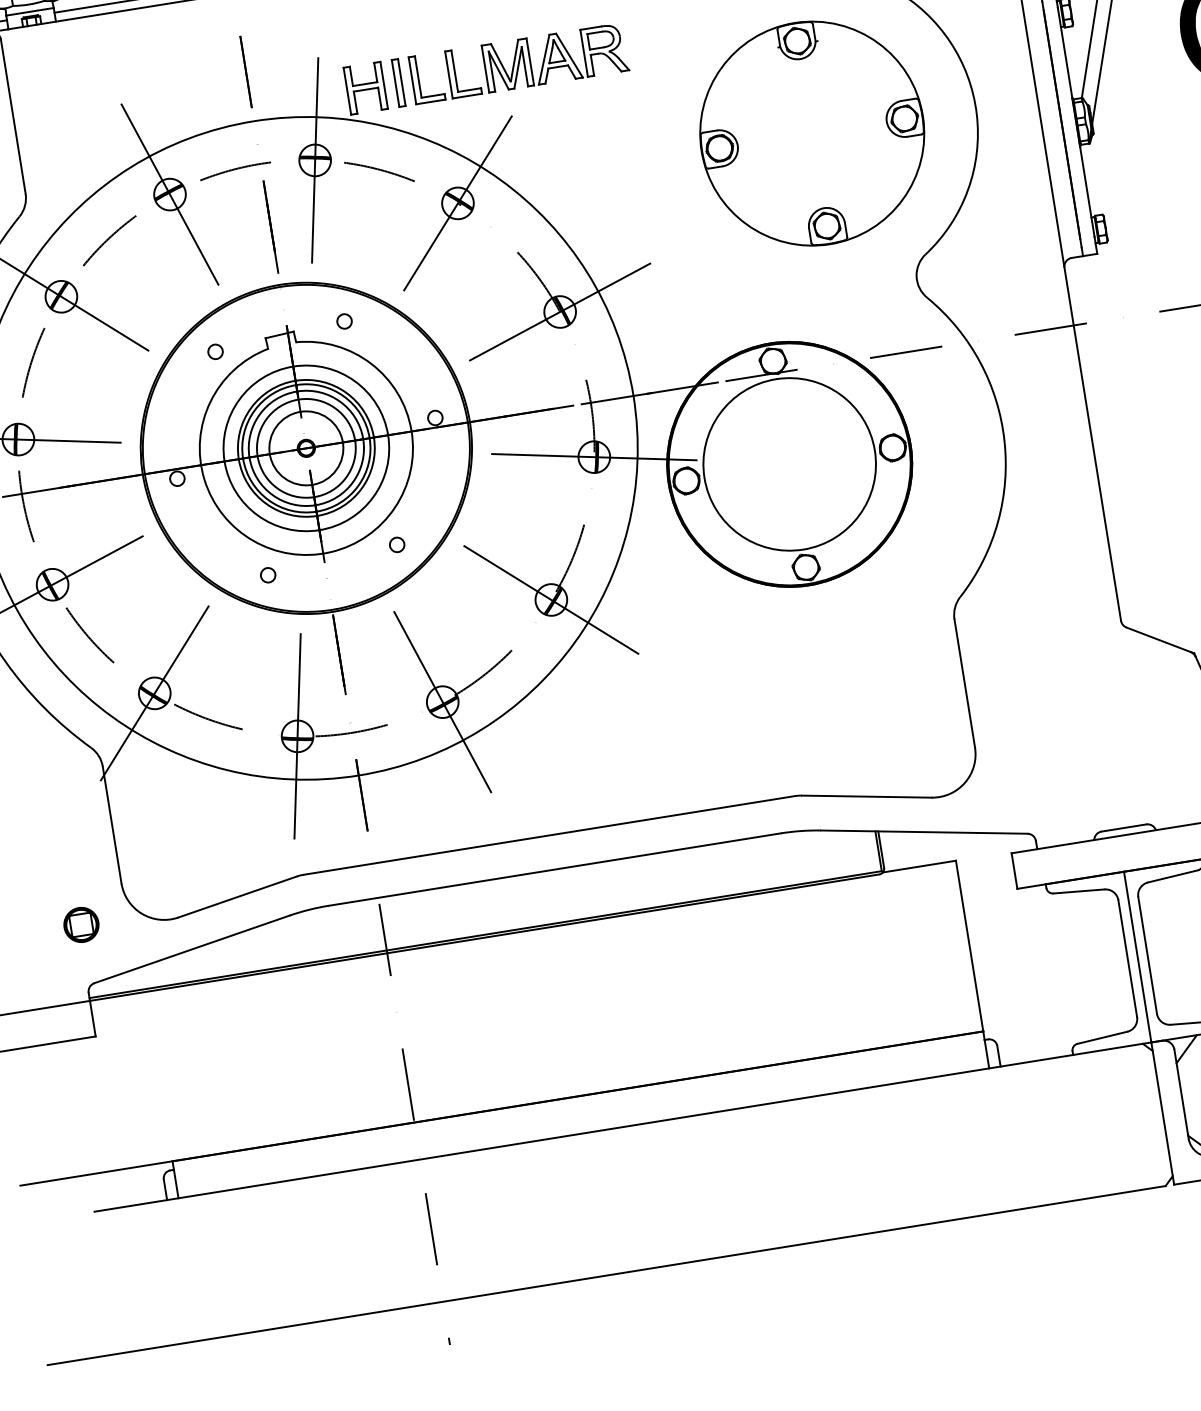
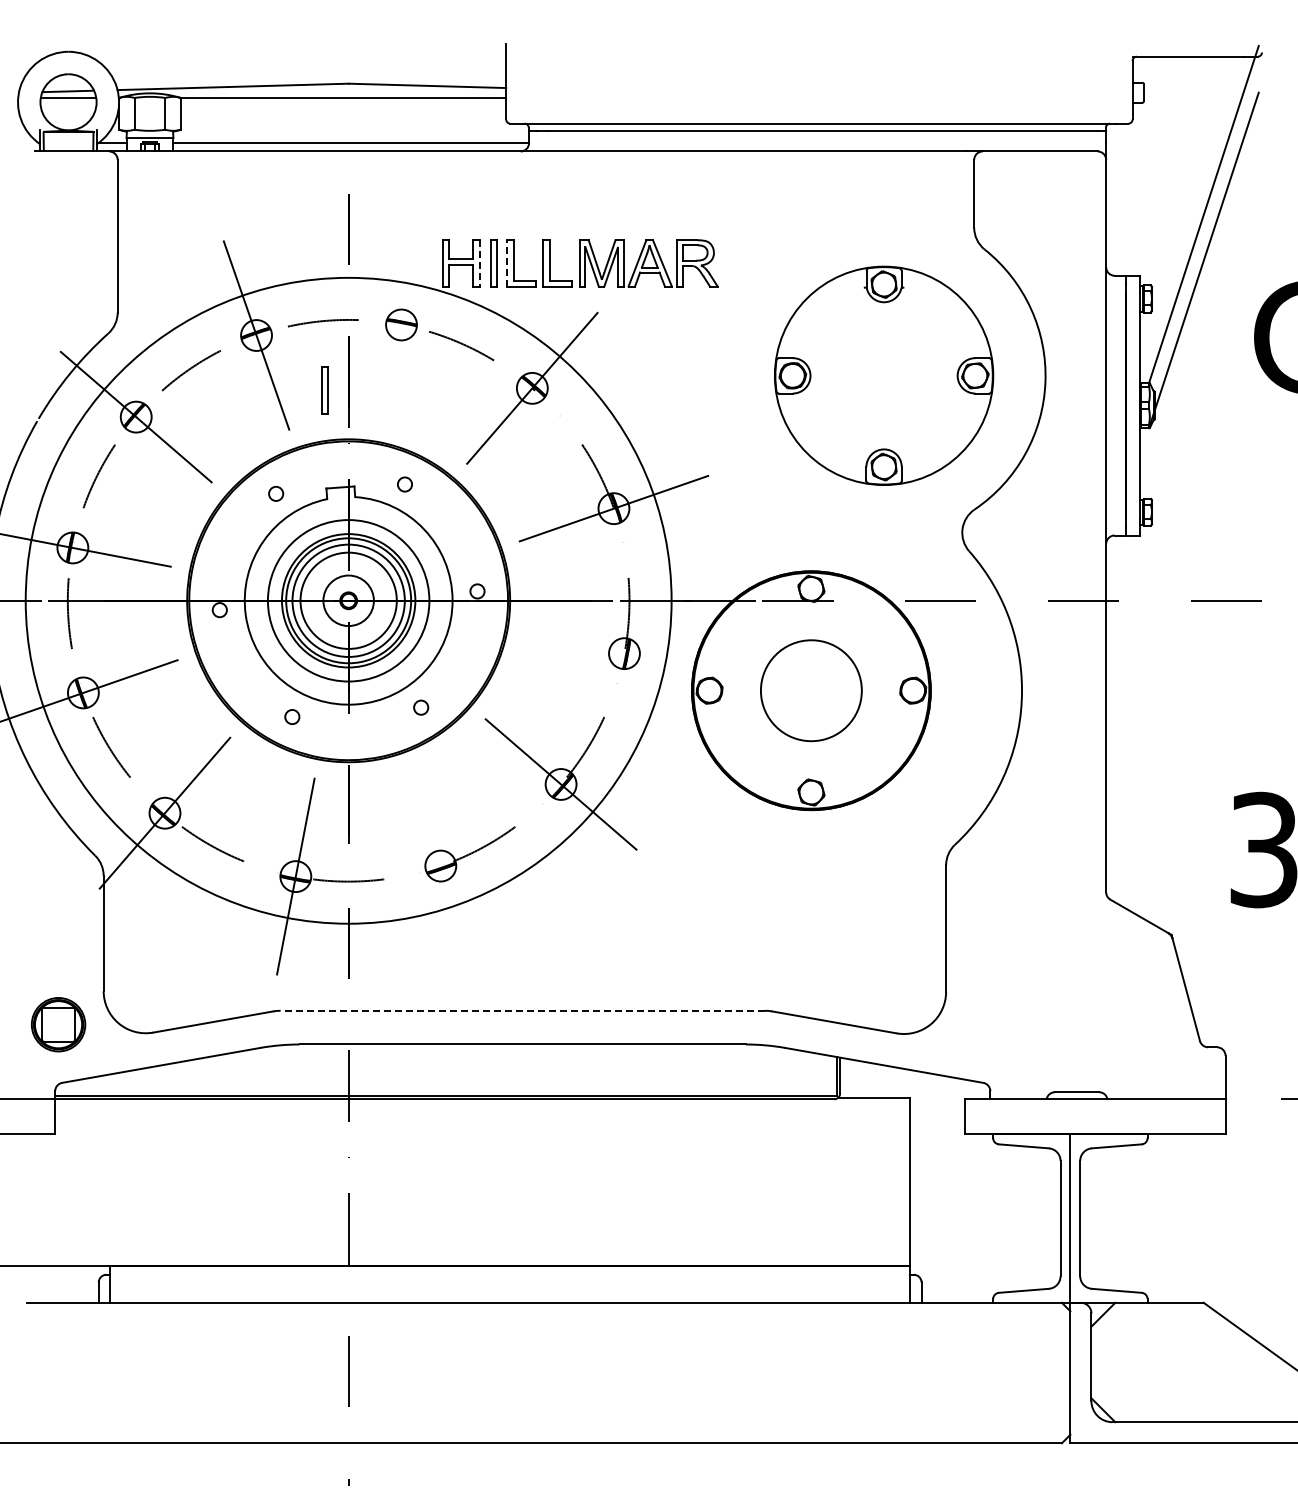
line: (412, 79) -> (507, 262), solid -> dashed
line: (384, 85) -> (479, 263), solid -> dashed
line: (315, 159) -> (401, 324), removed
part: (247, 239) -> (324, 390), added
circle: (306, 448) -> (348, 600), size x0.7
line: (594, 457) -> (624, 653), removed
circle: (789, 464) -> (811, 690), size x0.6
line: (442, 701) -> (440, 865), removed
line: (548, 835) -> (522, 1010), solid -> dashed
part: (81, 924) -> (58, 1024), size x1.6

